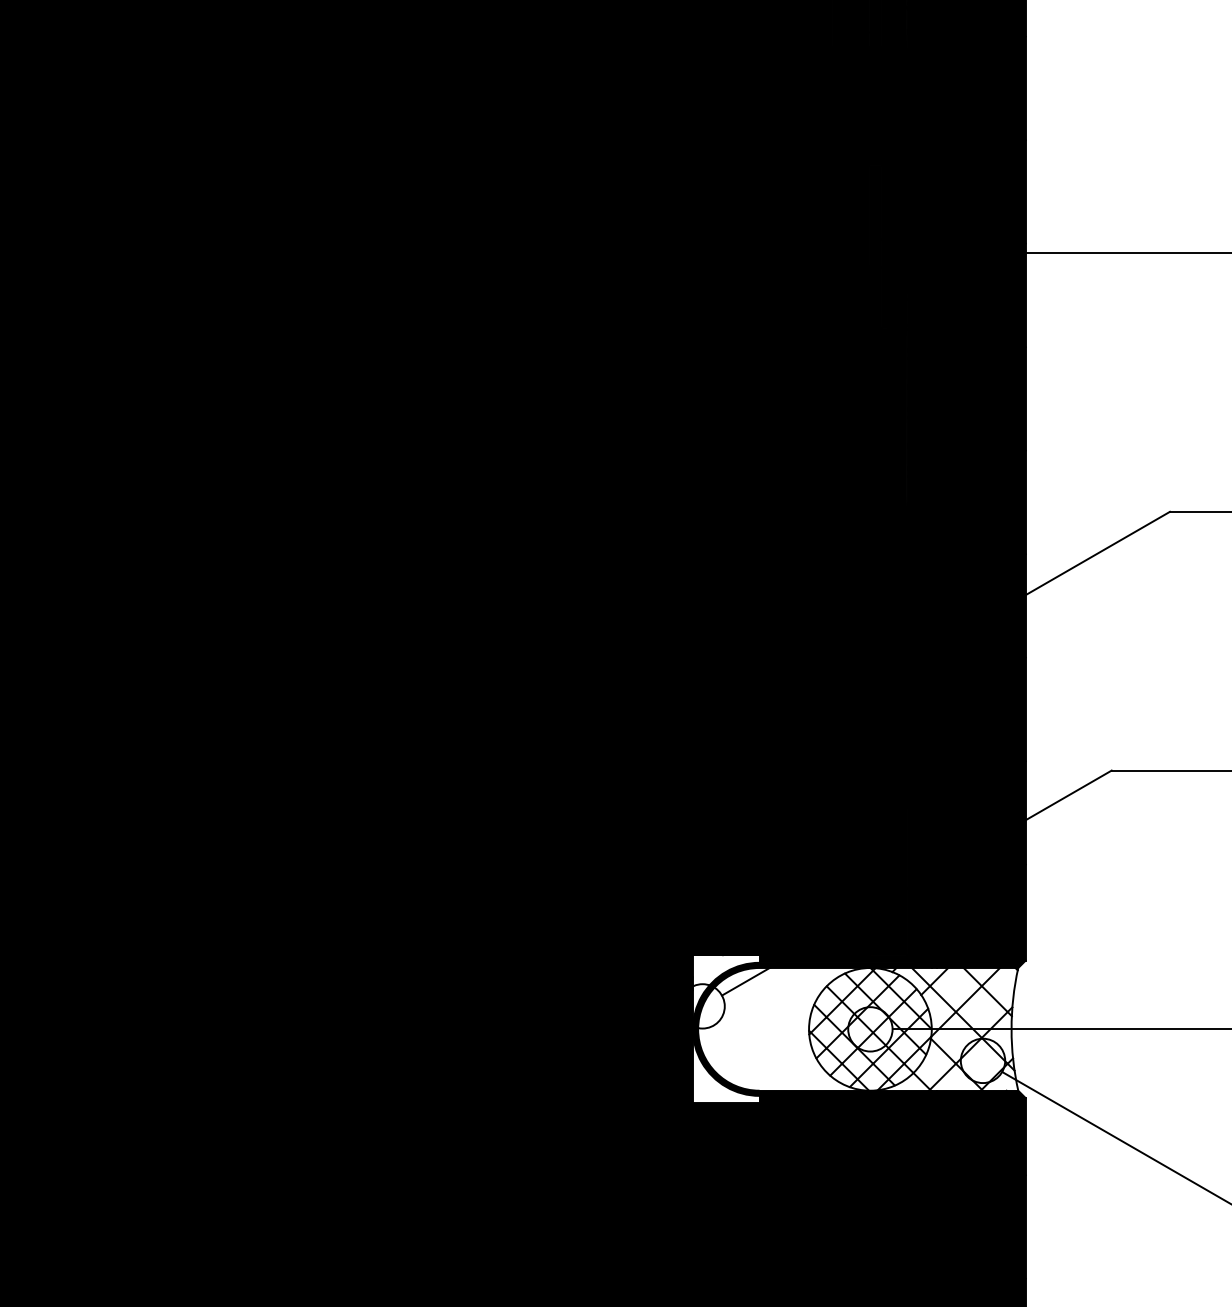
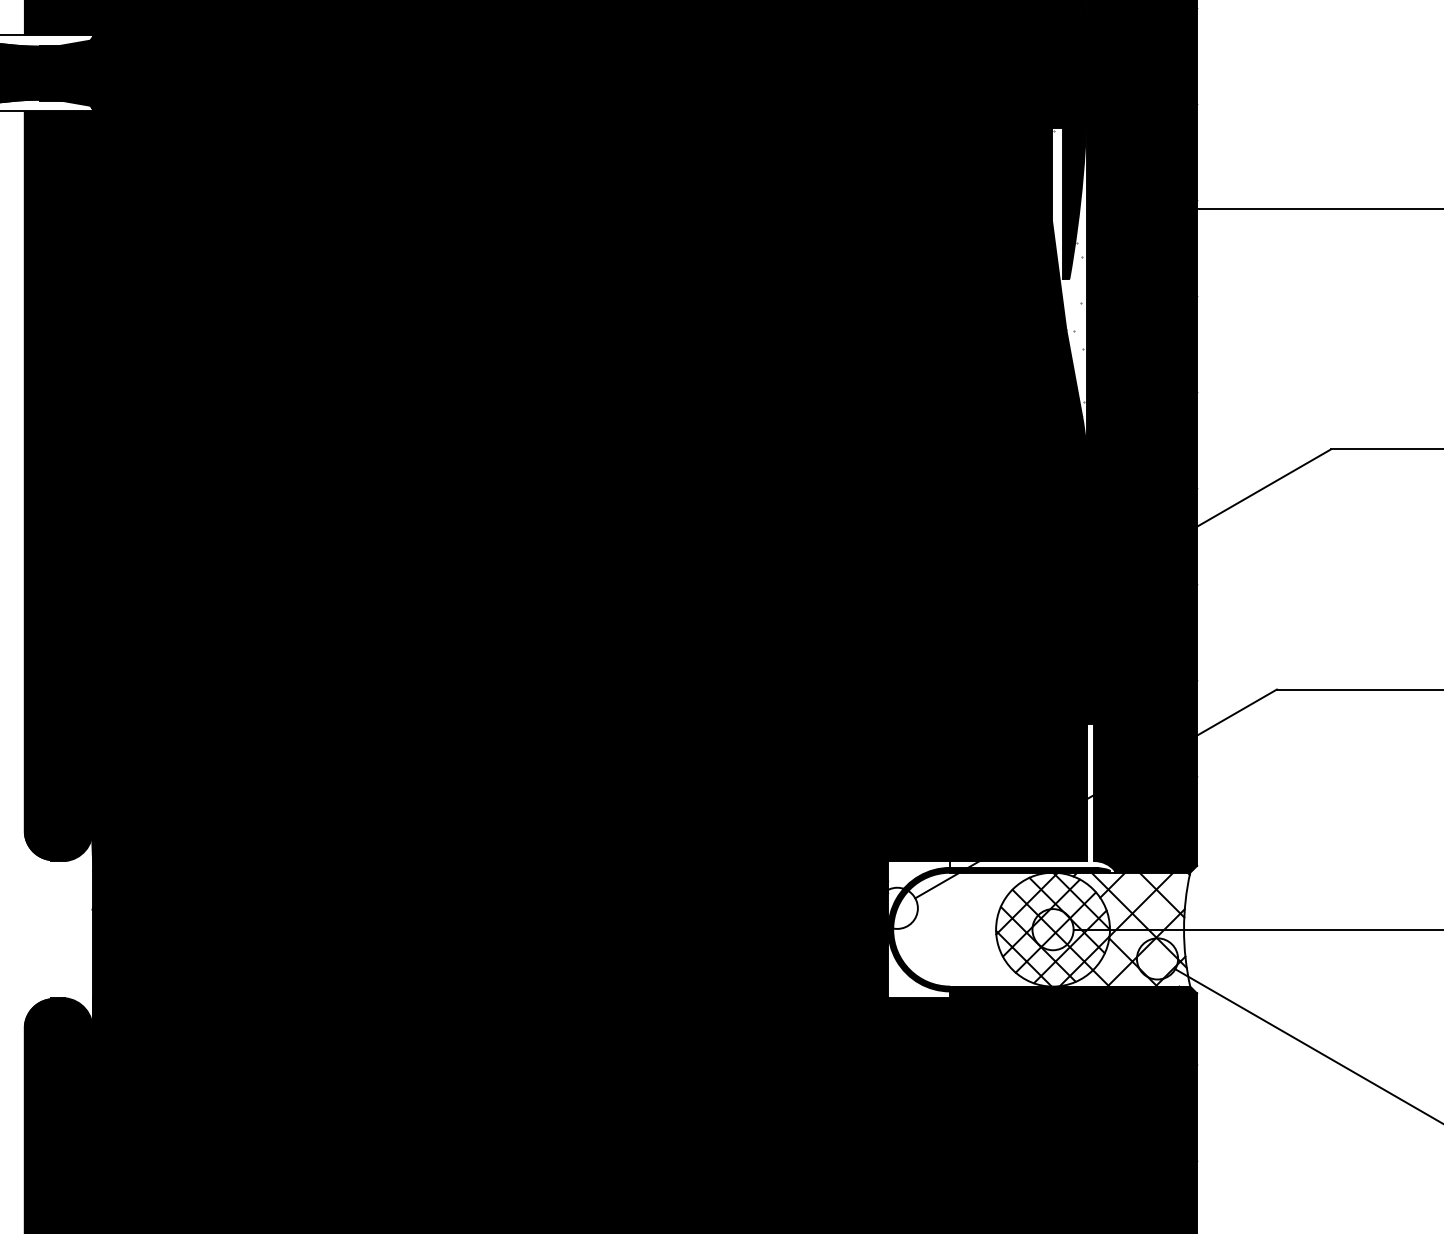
fill: (888, 319) -> (1069, 270), removed
fill: (848, 886) -> (1032, 797), removed

